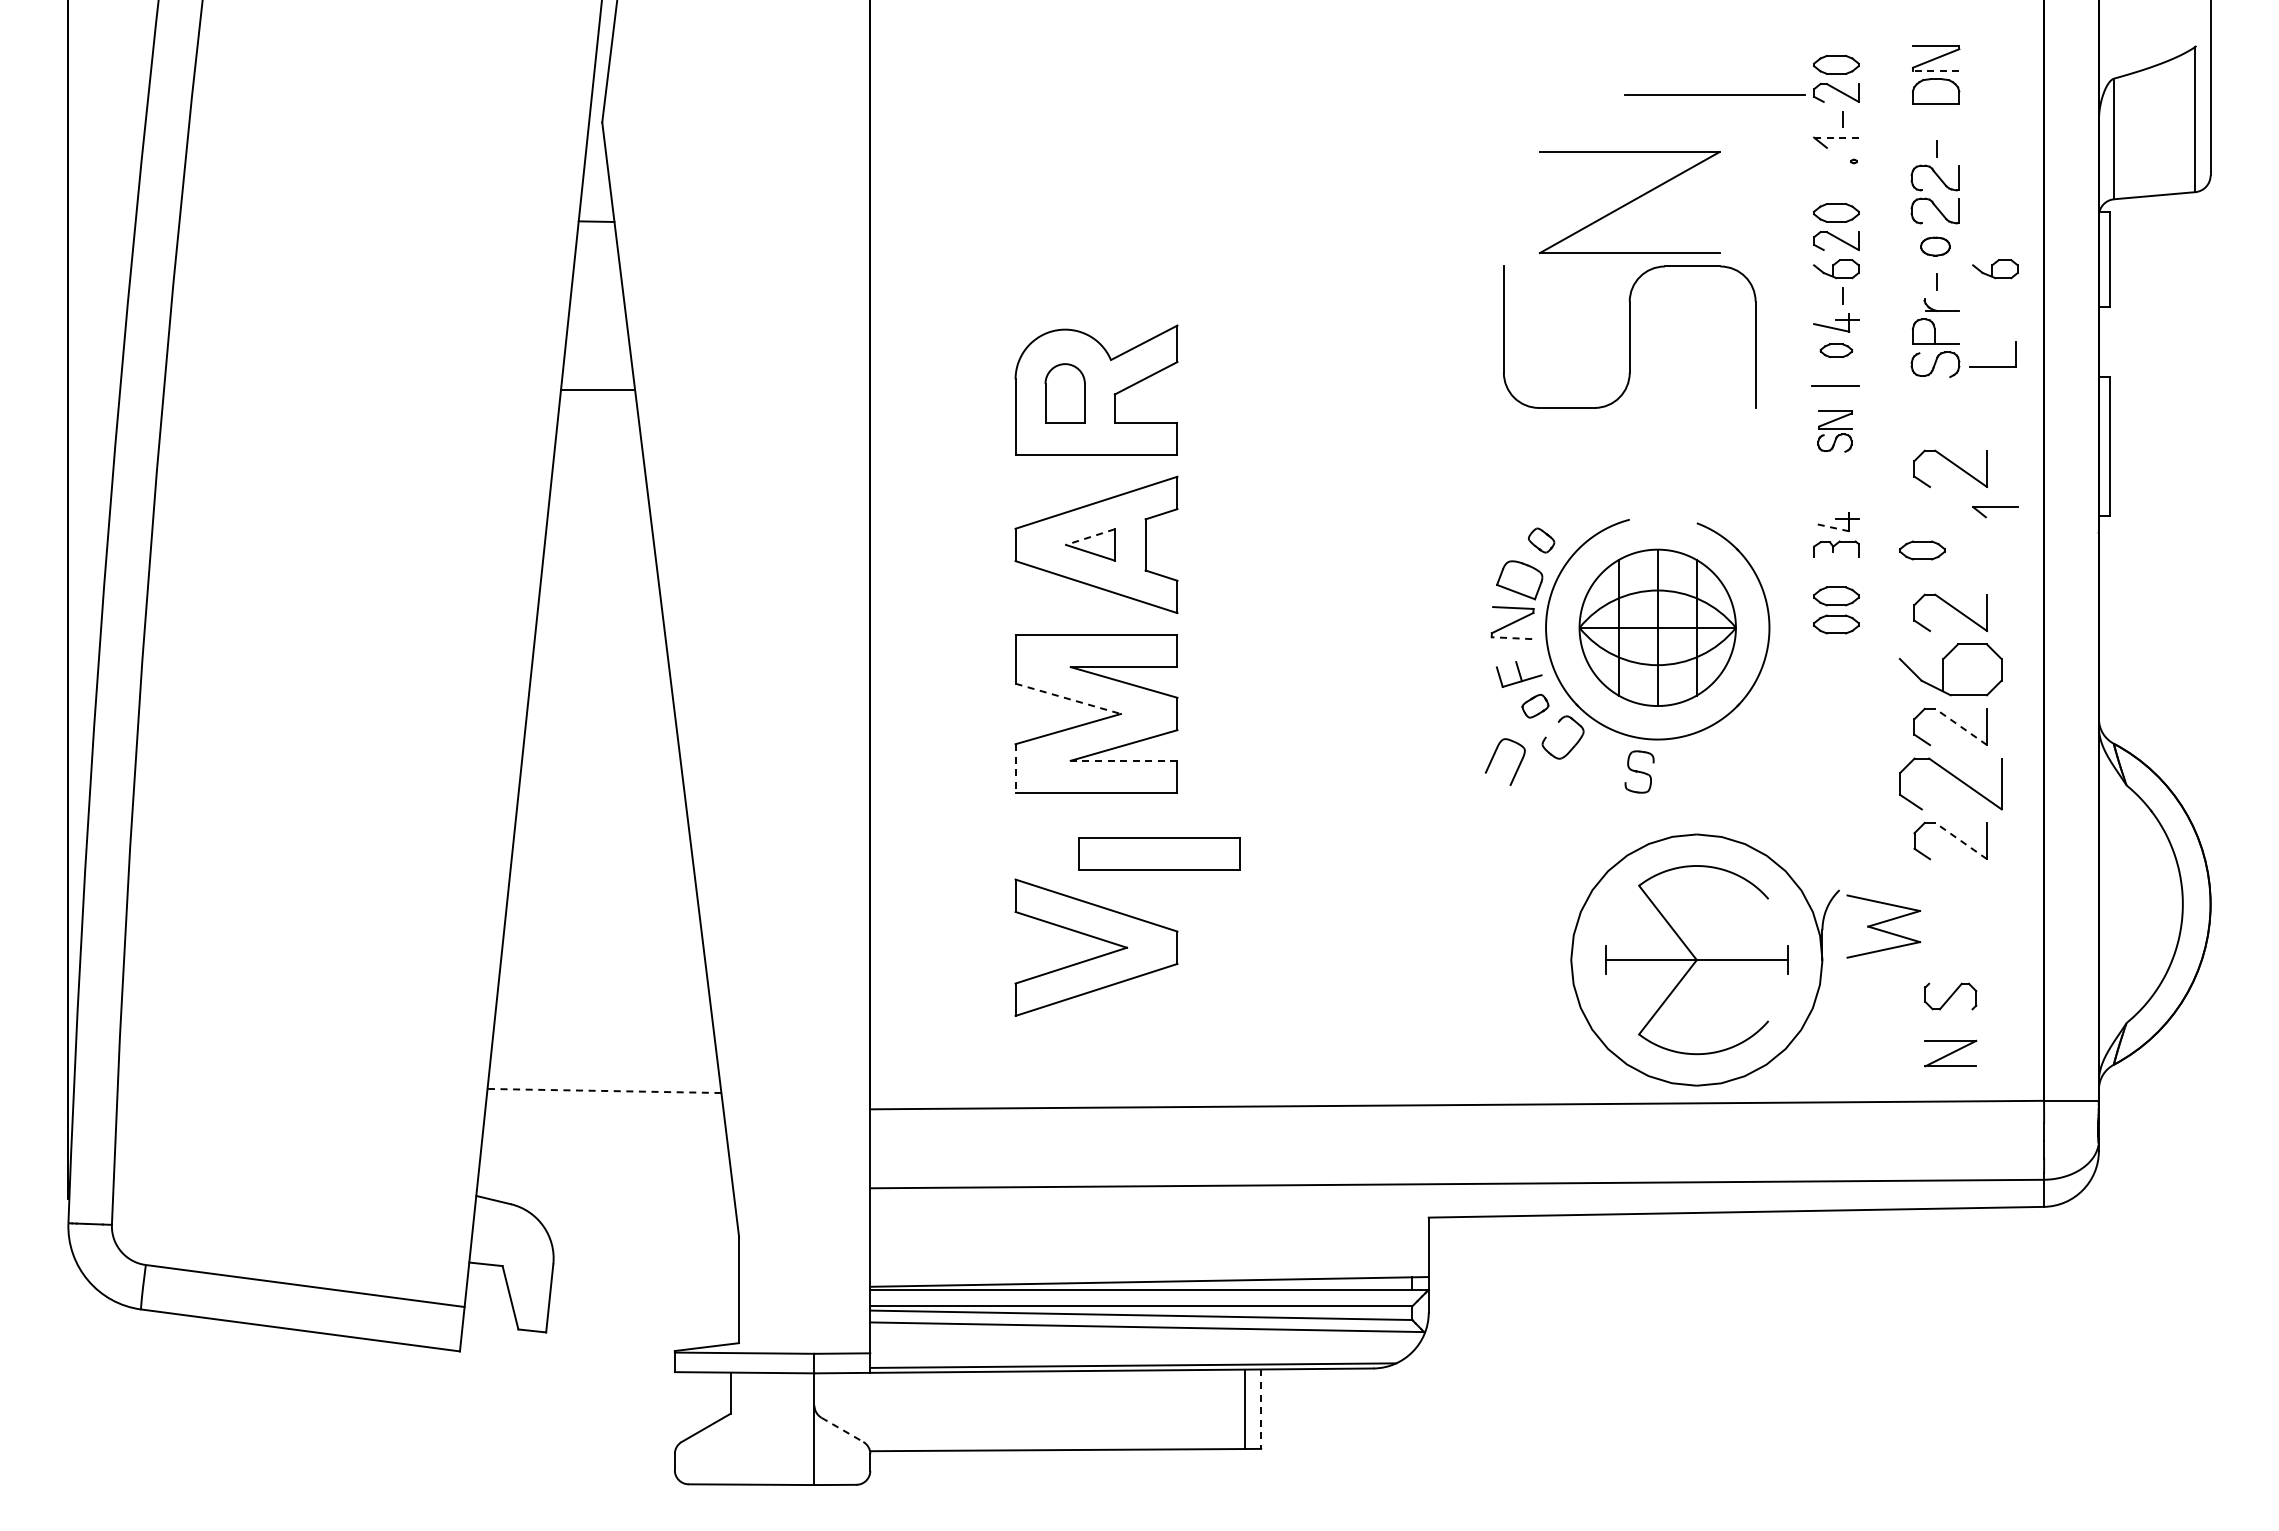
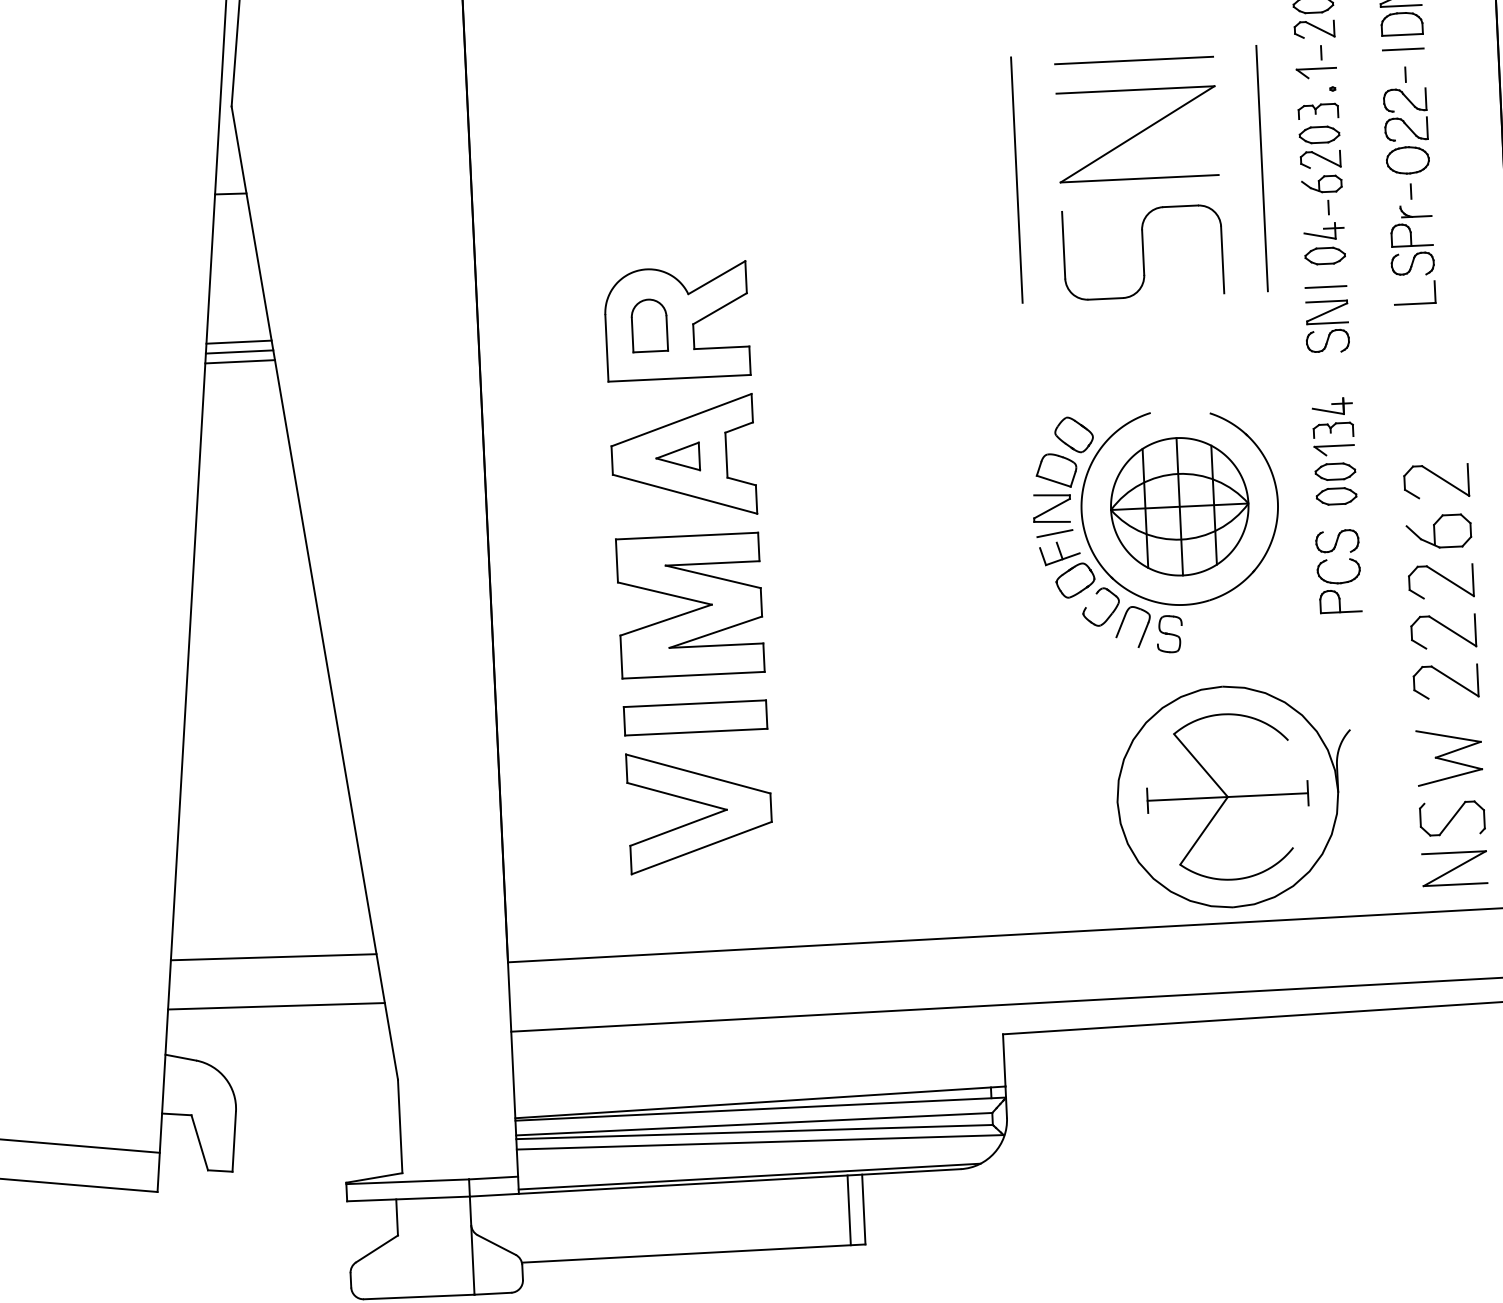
line: (1935, 70) -> (1400, 5), dashed -> solid
line: (1714, 94) -> (1133, 60), moved
line: (1935, 120) -> (1402, 49), added
line: (1836, 137) -> (1316, 68), dashed -> solid
part: (1836, 185) -> (1318, 110), added
part: (1935, 246) -> (1407, 160), size x1.67
line: (1490, 247) -> (1017, 179), added
line: (1769, 247) -> (1262, 168), added
part: (1995, 269) -> (1461, 178), removed
part: (1629, 336) -> (1142, 252), size x0.71
part: (1836, 350) -> (1325, 255), size x1.43
part: (1992, 366) -> (1414, 303), moved
line: (597, 401) -> (239, 351), added
line: (597, 412) -> (239, 361), added
part: (1834, 431) -> (1326, 326), size x1.43
part: (1950, 468) -> (1430, 354), removed
part: (1995, 512) -> (1334, 450), moved
line: (1831, 527) -> (1328, 411), dashed -> solid
line: (1090, 537) -> (677, 450), dashed -> solid
part: (1541, 540) -> (1074, 434), size x1.67
part: (1922, 550) -> (1409, 427), removed
line: (1511, 638) -> (1051, 522), dashed -> solid
line: (1514, 651) -> (1054, 533), added
part: (1950, 669) -> (1438, 531), size x0.71
line: (1068, 698) -> (665, 593), dashed -> solid
part: (1535, 706) -> (1075, 580), size x1.67
part: (1829, 721) -> (1334, 581), added
line: (1961, 726) -> (1450, 580), dashed -> solid
part: (1494, 756) -> (1123, 622), moved
line: (1123, 760) -> (715, 645), dashed -> solid
line: (1015, 769) -> (621, 657), dashed -> solid
part: (1950, 783) -> (1443, 631), size x0.71
line: (1961, 841) -> (1455, 681), dashed -> solid
part: (1159, 853) -> (695, 717), moved
part: (1883, 926) -> (1449, 756), moved
part: (1950, 996) -> (1452, 818), size x1.43
part: (1950, 1053) -> (1454, 868), size x1.43
line: (604, 1090) -> (273, 956), dashed -> solid
line: (604, 1146) -> (276, 1006), added
line: (1261, 1409) -> (864, 1209), dashed -> solid
line: (842, 1430) -> (496, 1245), dashed -> solid

